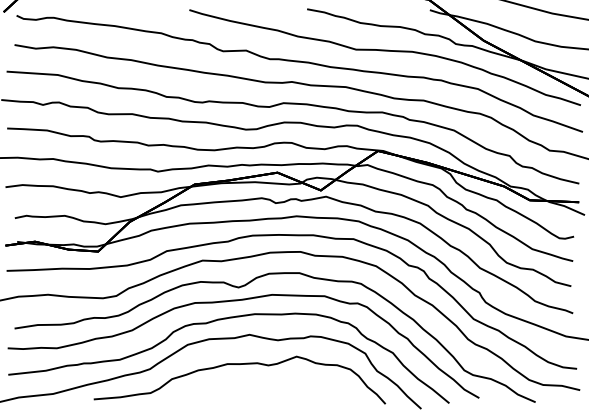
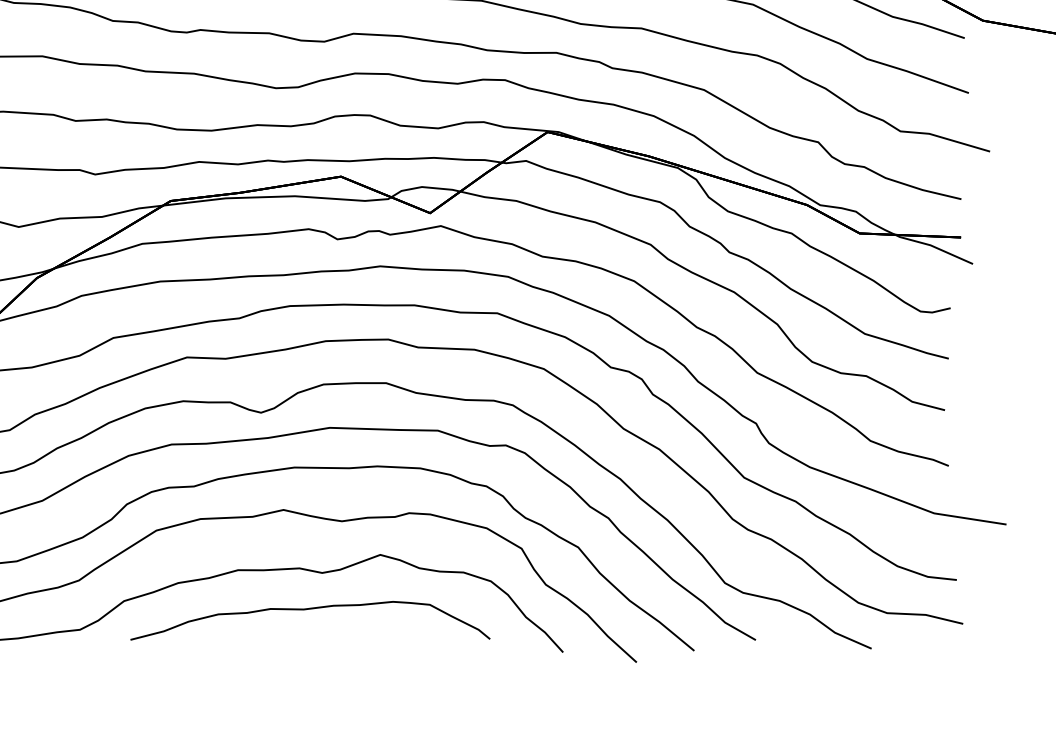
curve: (262, 383) -> (310, 610), added

